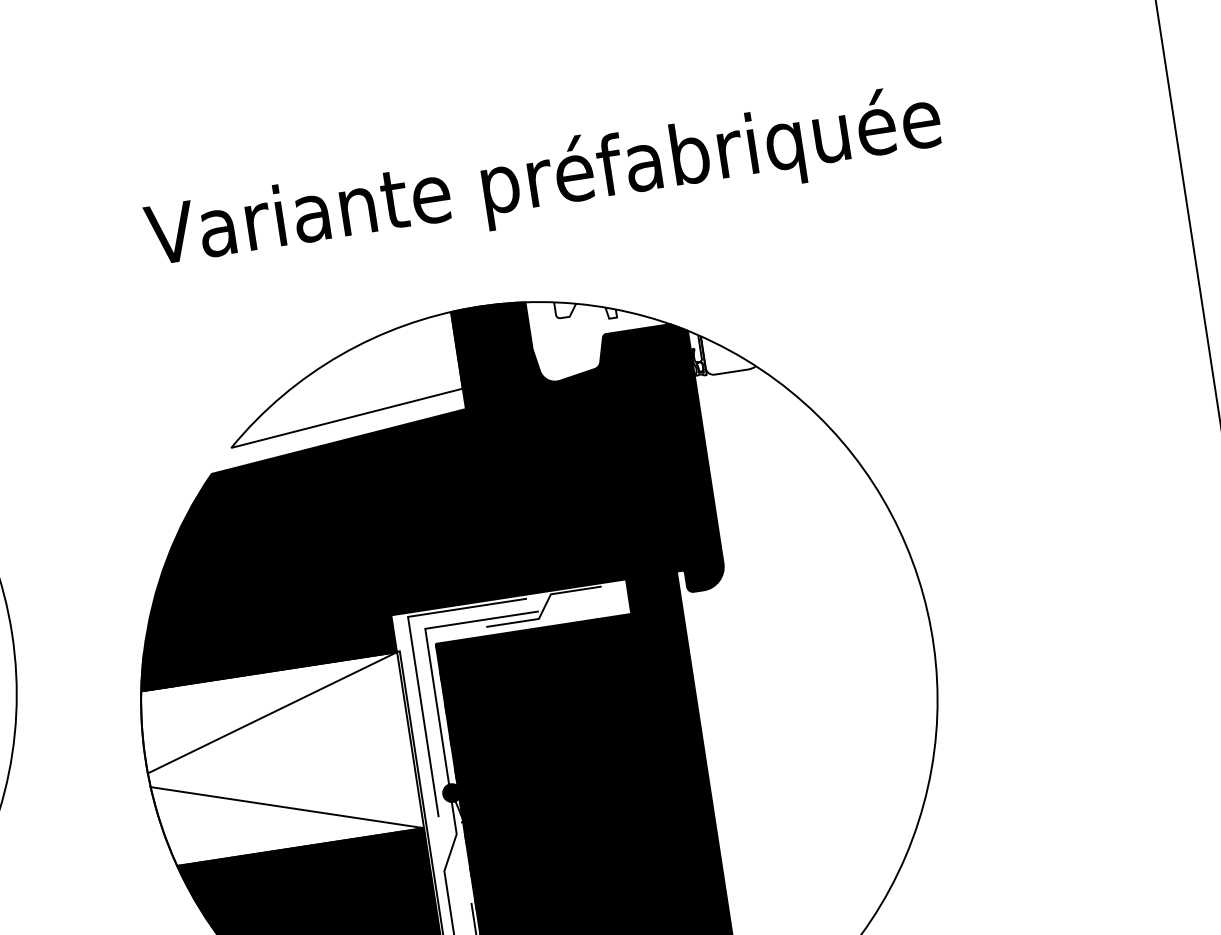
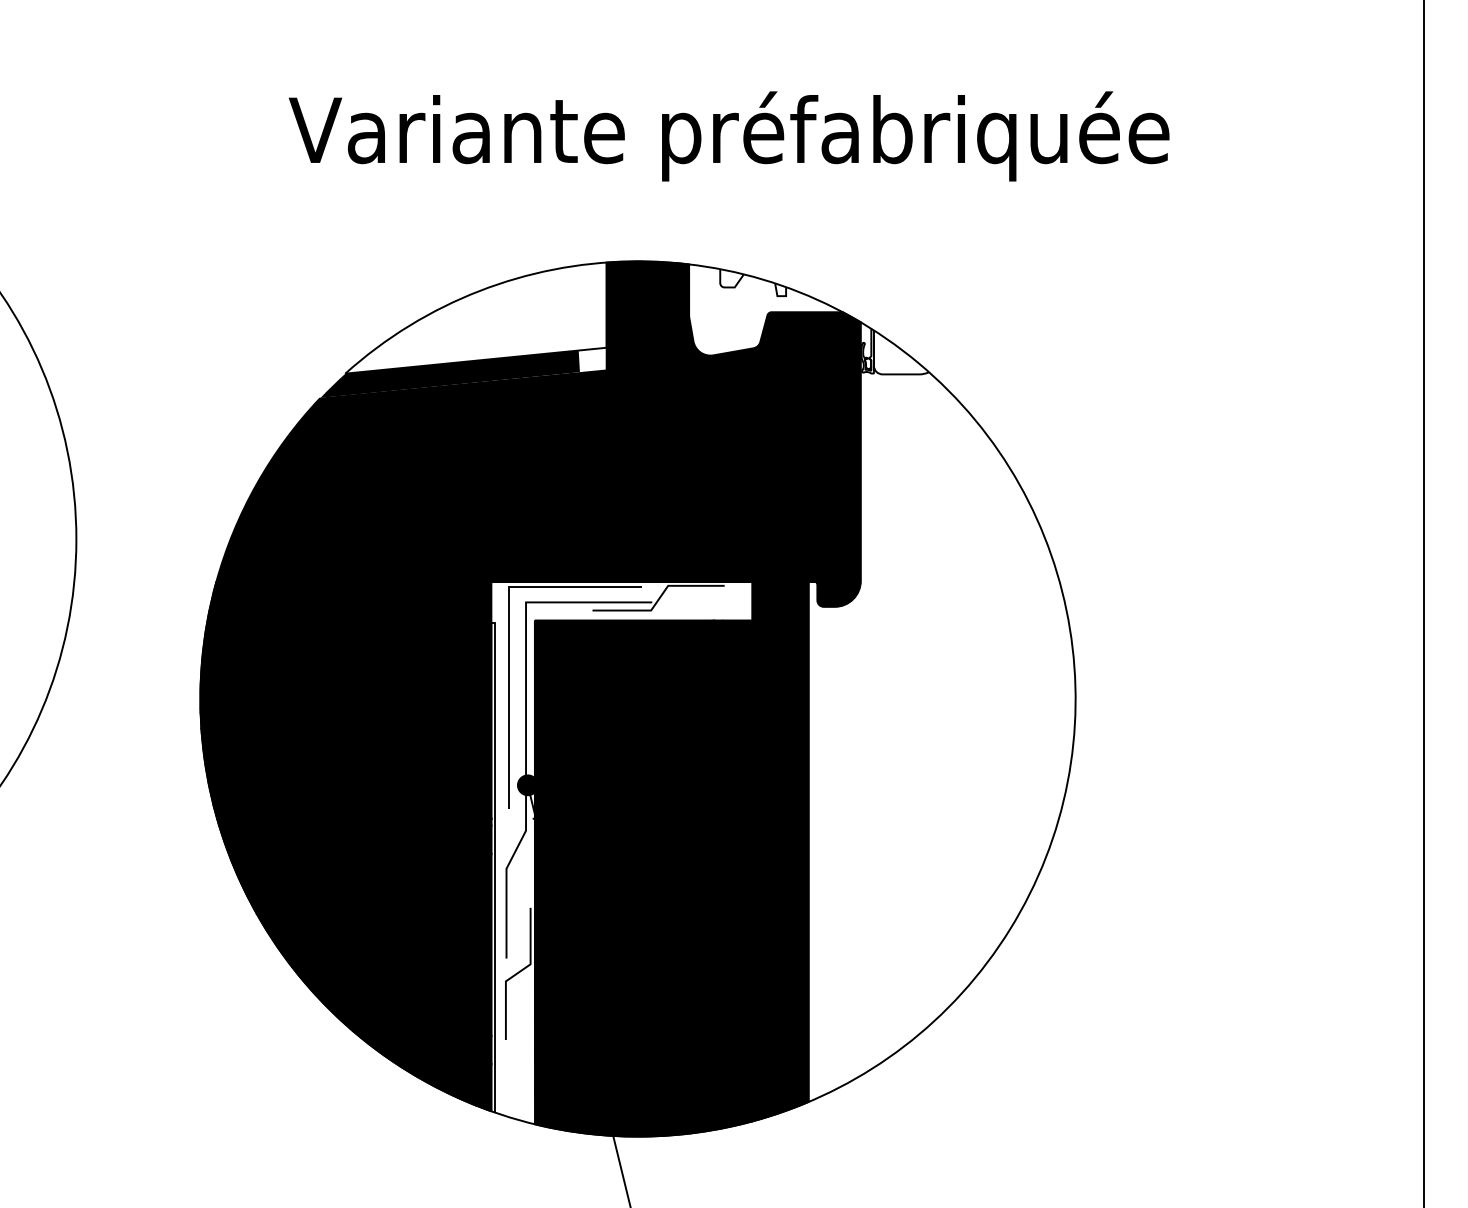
fill: (324, 433) -> (449, 373), added
fill: (279, 759) -> (345, 720), added

